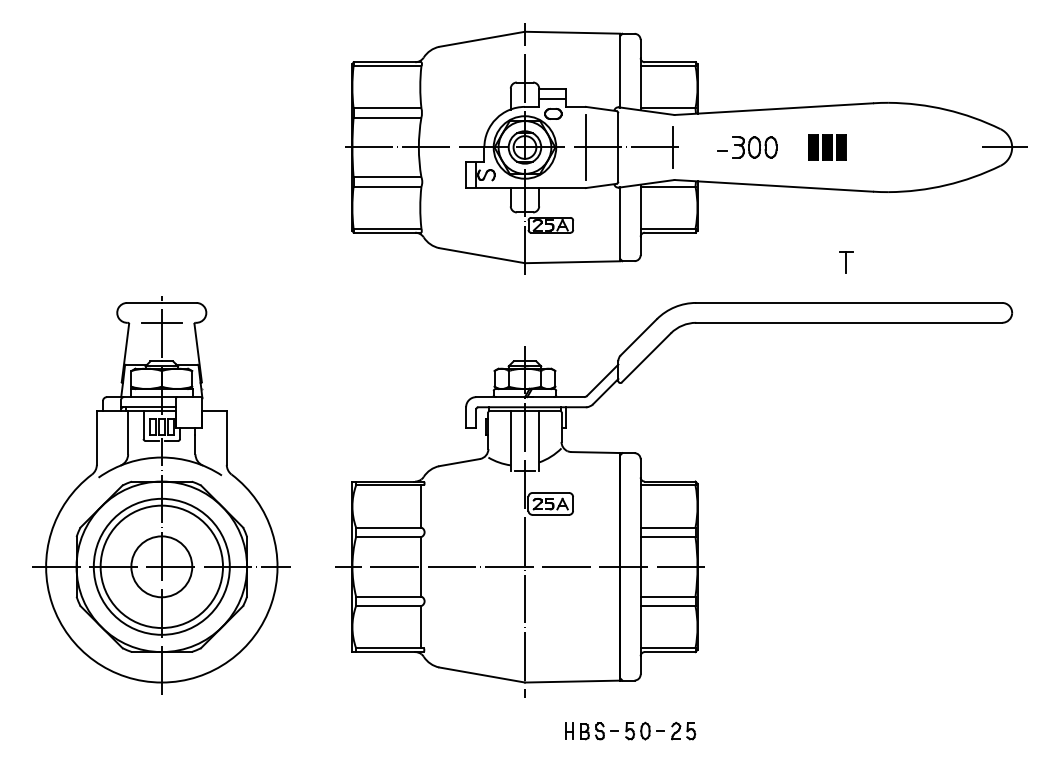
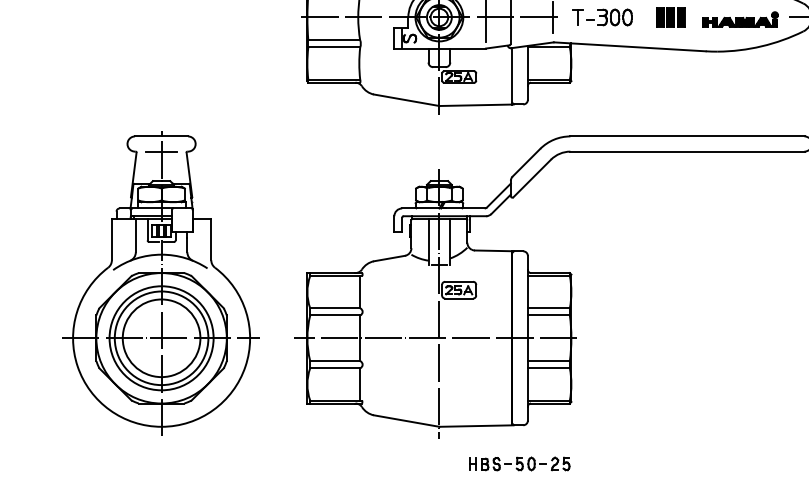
part: (918, 149) -> (740, 19), added
part: (846, 262) -> (578, 17), moved
circle: (161, 566) -> (161, 338), size x1.67

